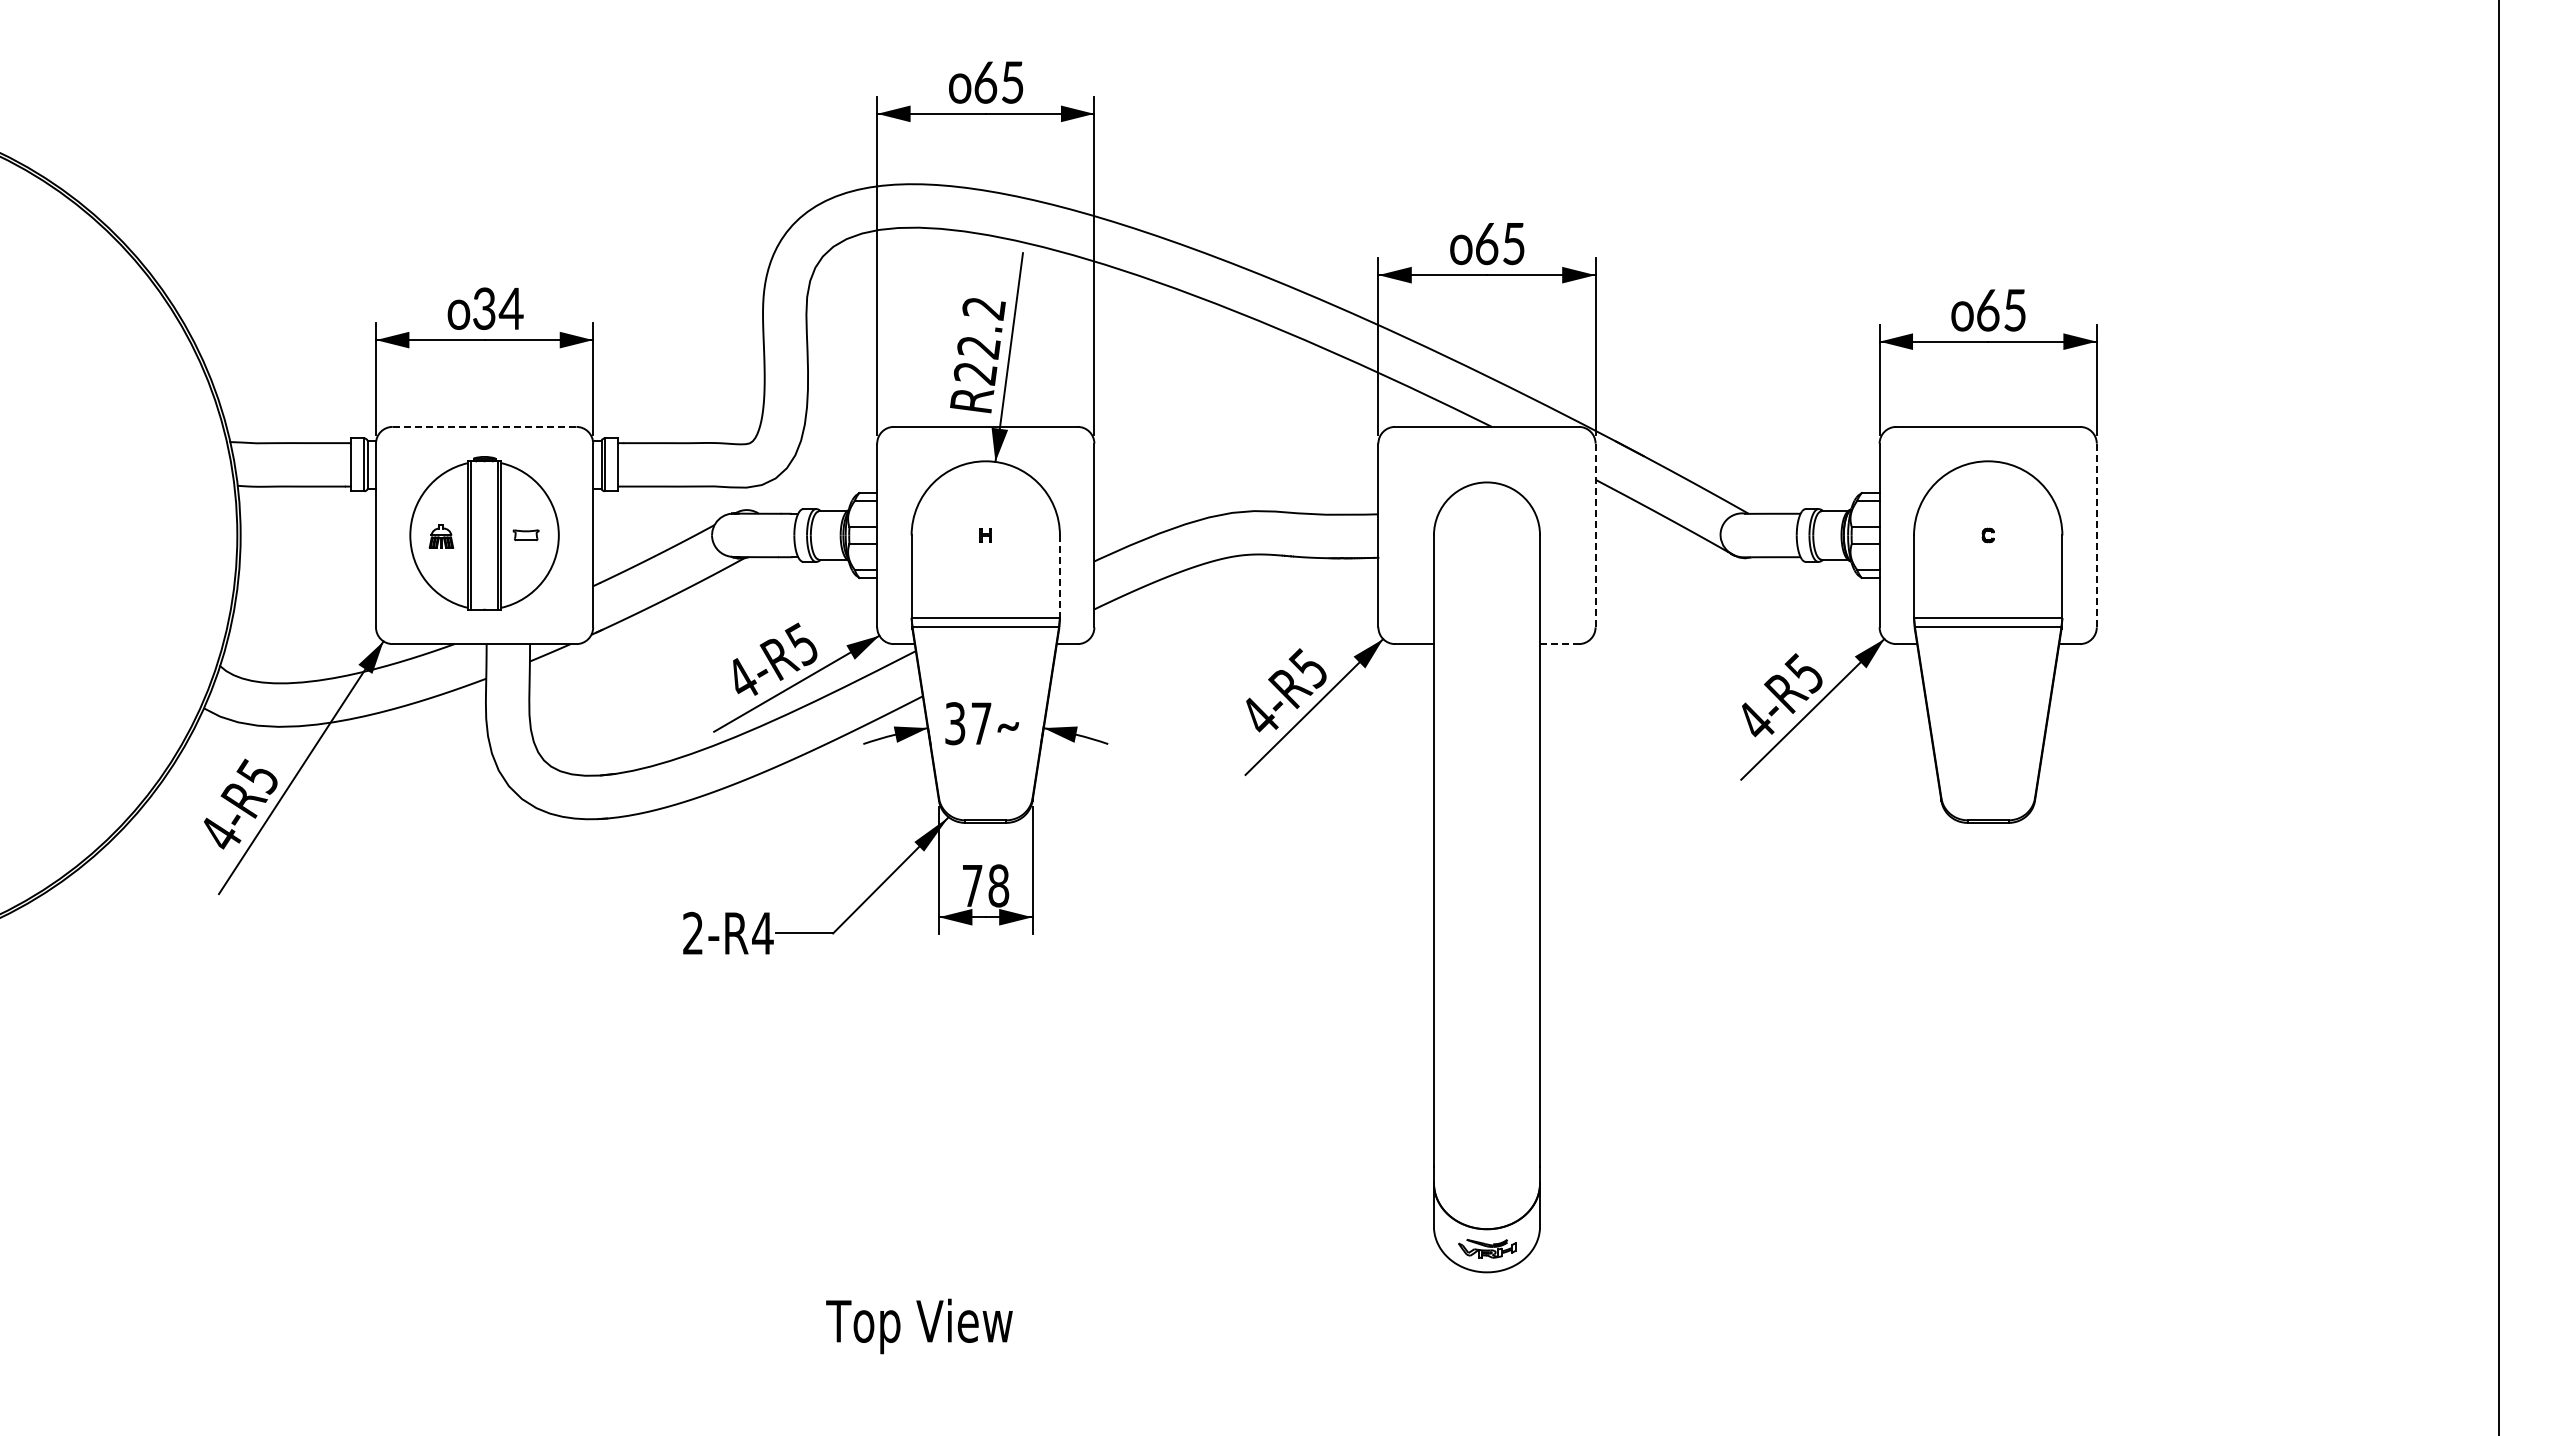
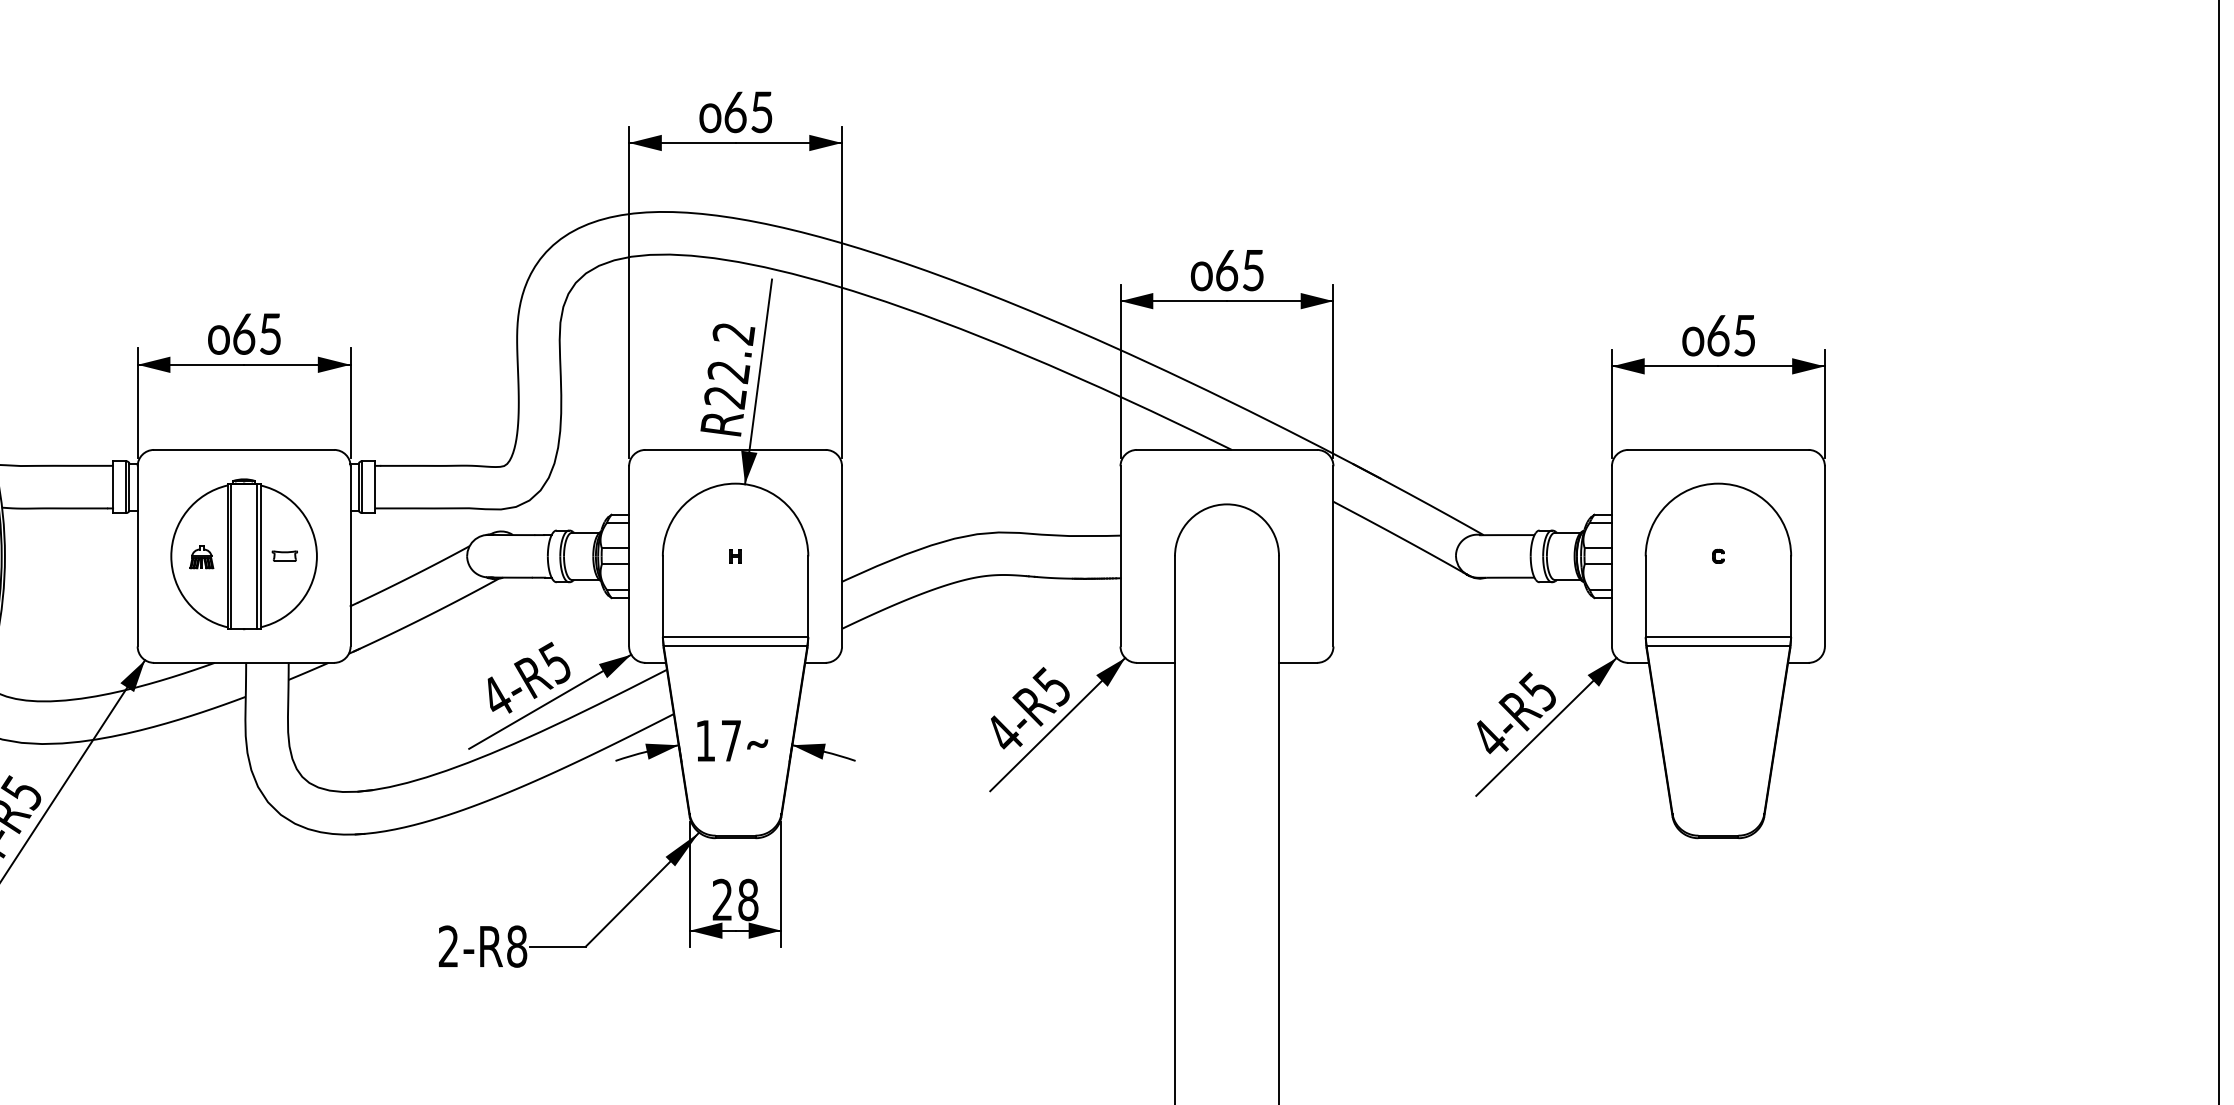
text: (498, 308) -> (257, 333), 34 -> 65
line: (484, 426) -> (244, 449), dashed -> solid
line: (1595, 535) -> (1333, 556), dashed -> solid
line: (2096, 535) -> (1824, 556), dashed -> solid
line: (1059, 577) -> (807, 597), dashed -> solid
line: (1559, 644) -> (1298, 663), dashed -> solid
text: (955, 723) -> (705, 740), 37 -> 17
text: (972, 885) -> (722, 899), 78 -> 28
text: (762, 933) -> (516, 946), 2-R4 -> 2-R8

